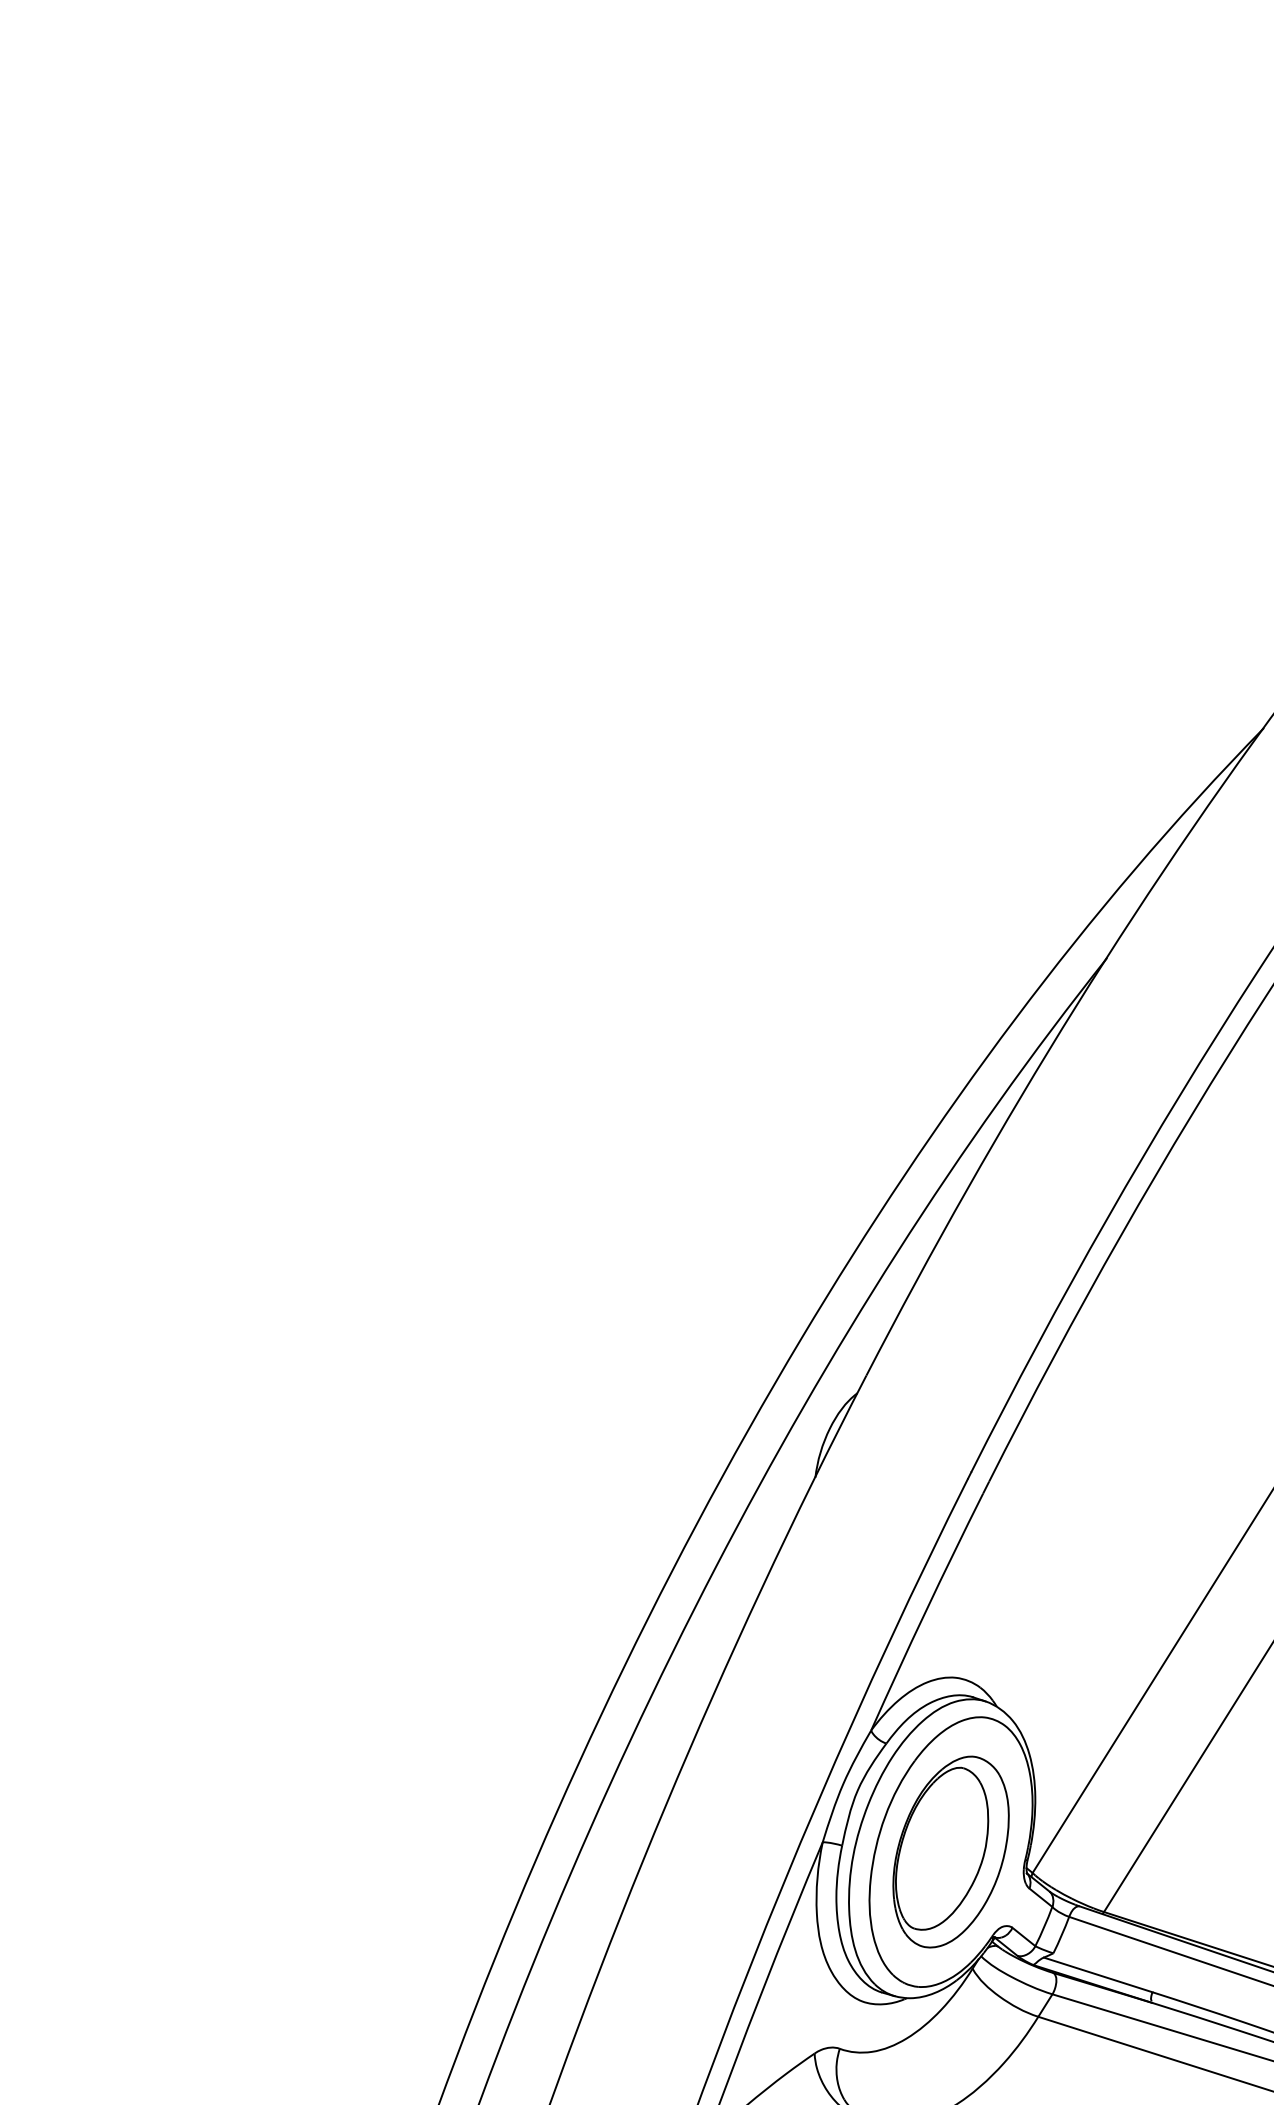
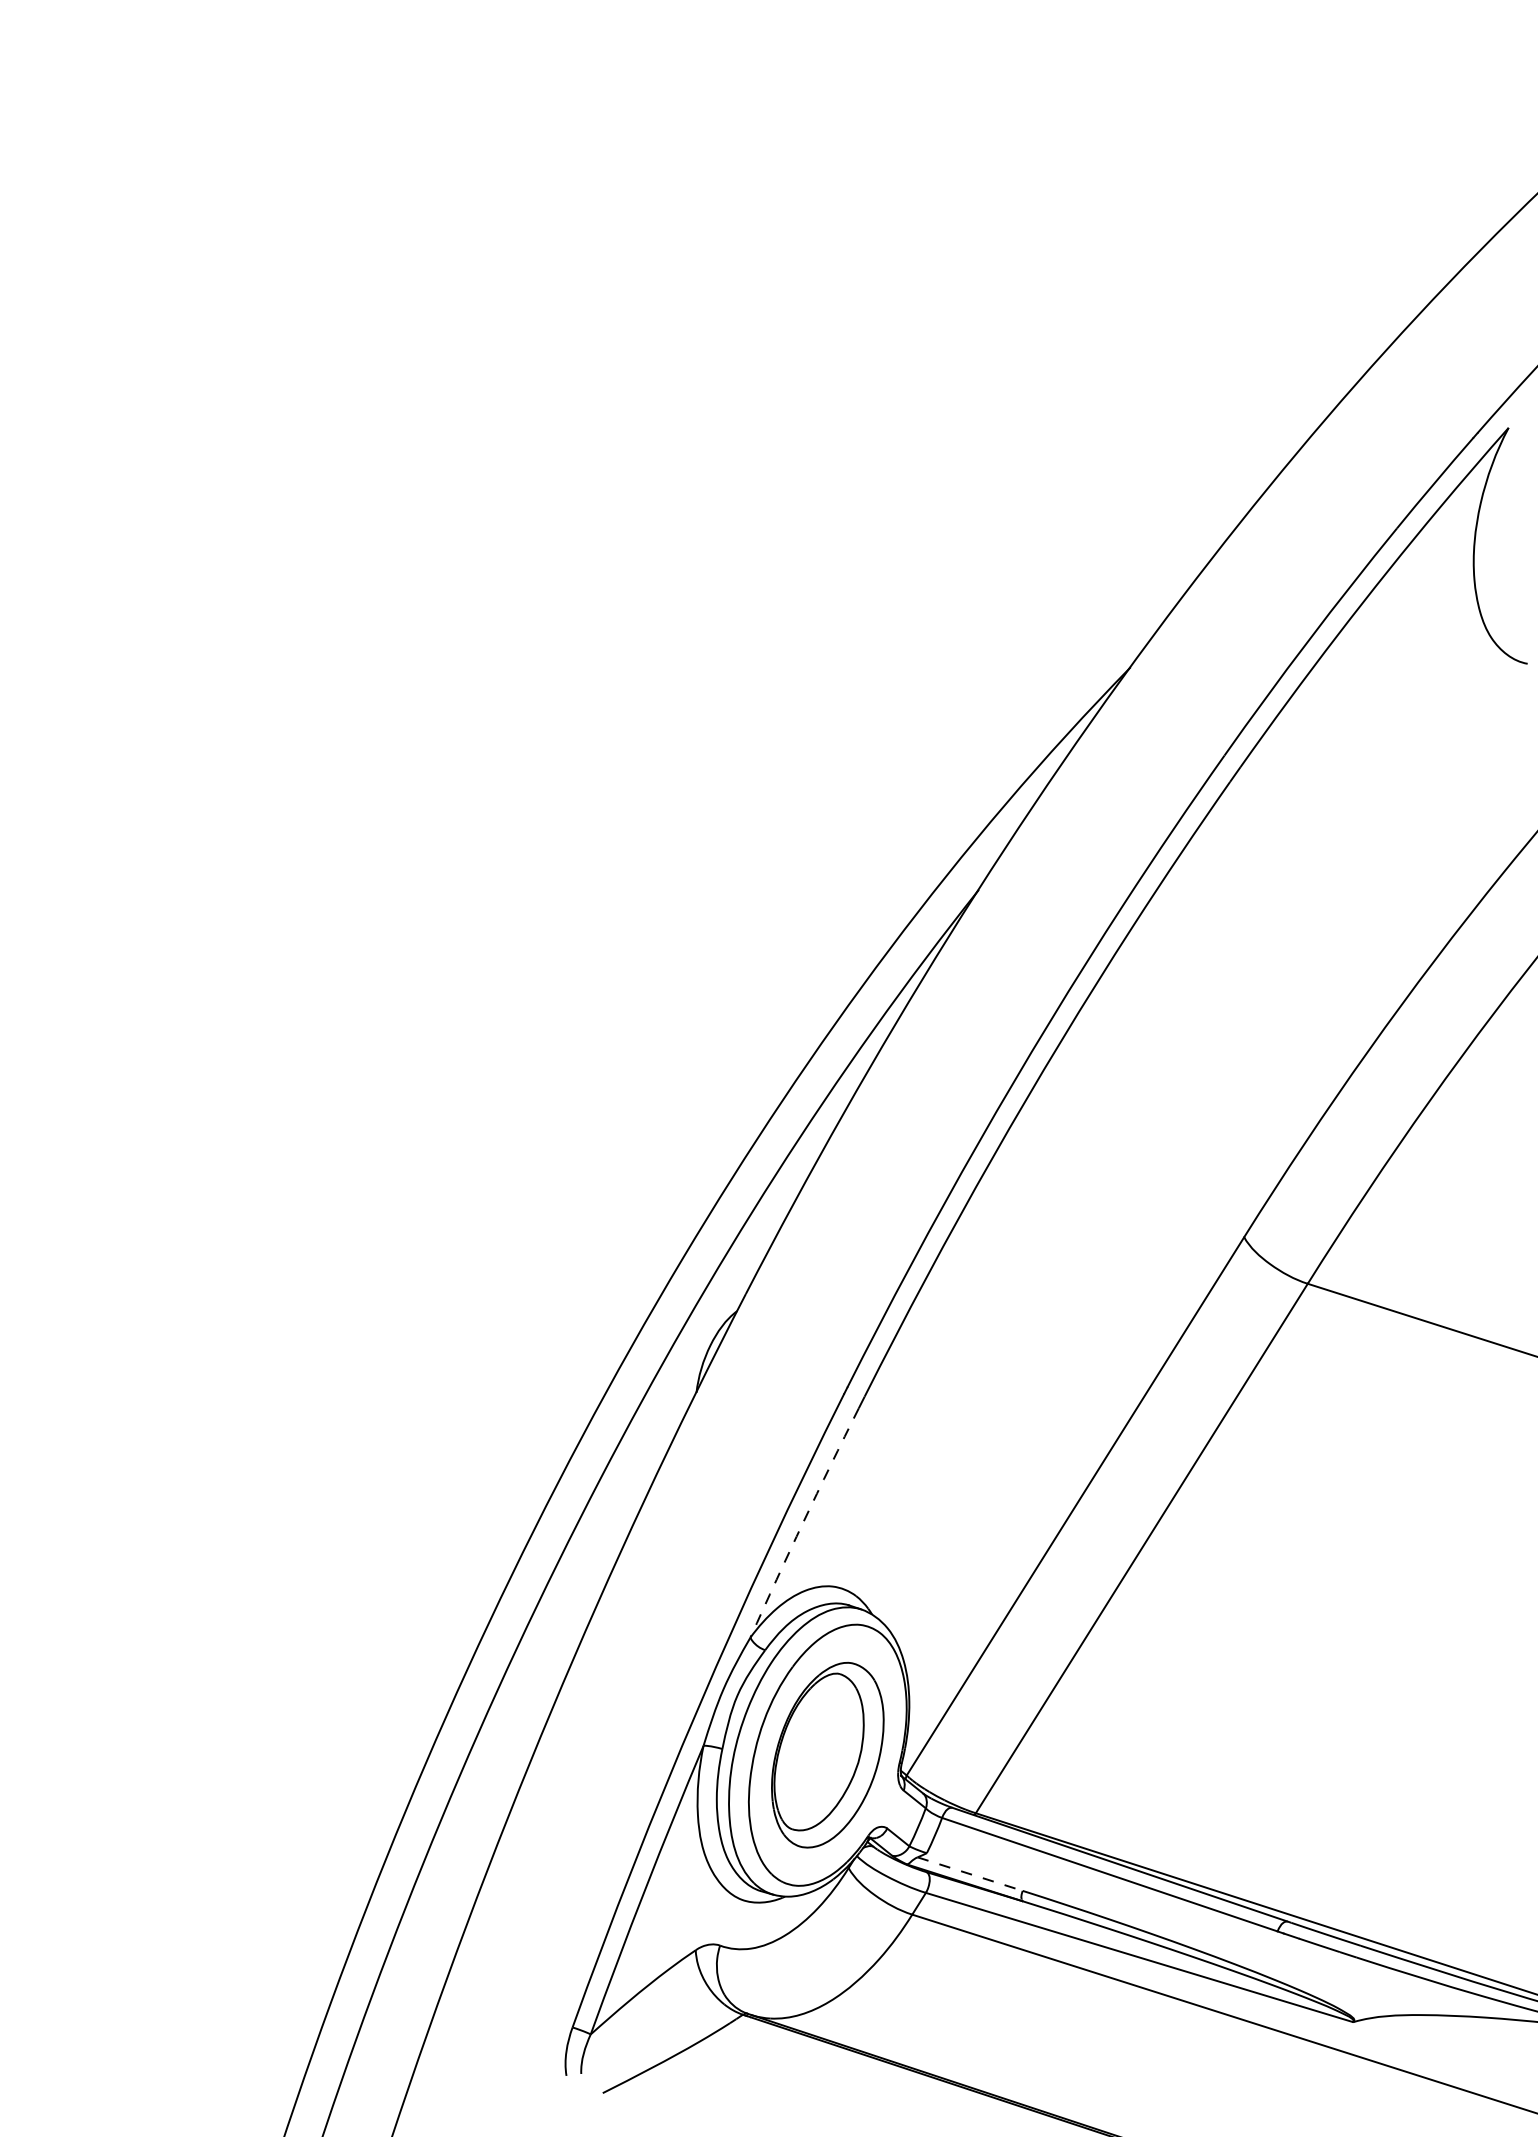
arc: (925, 1611) -> (803, 1522), solid -> dashed
line: (1098, 1975) -> (970, 1874), solid -> dashed

